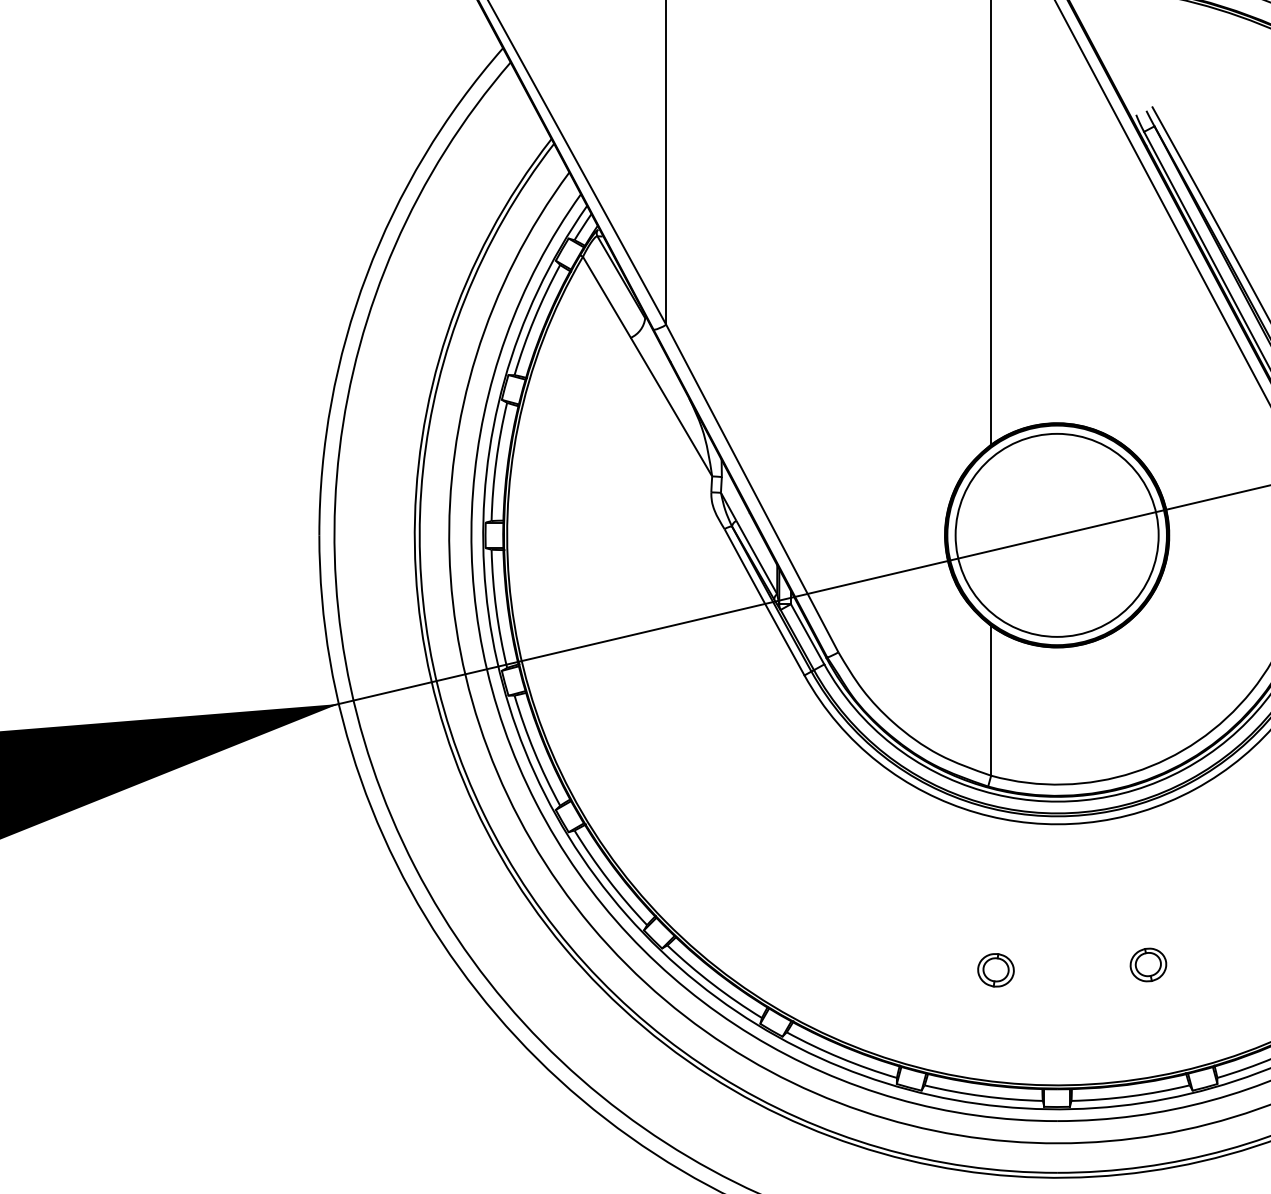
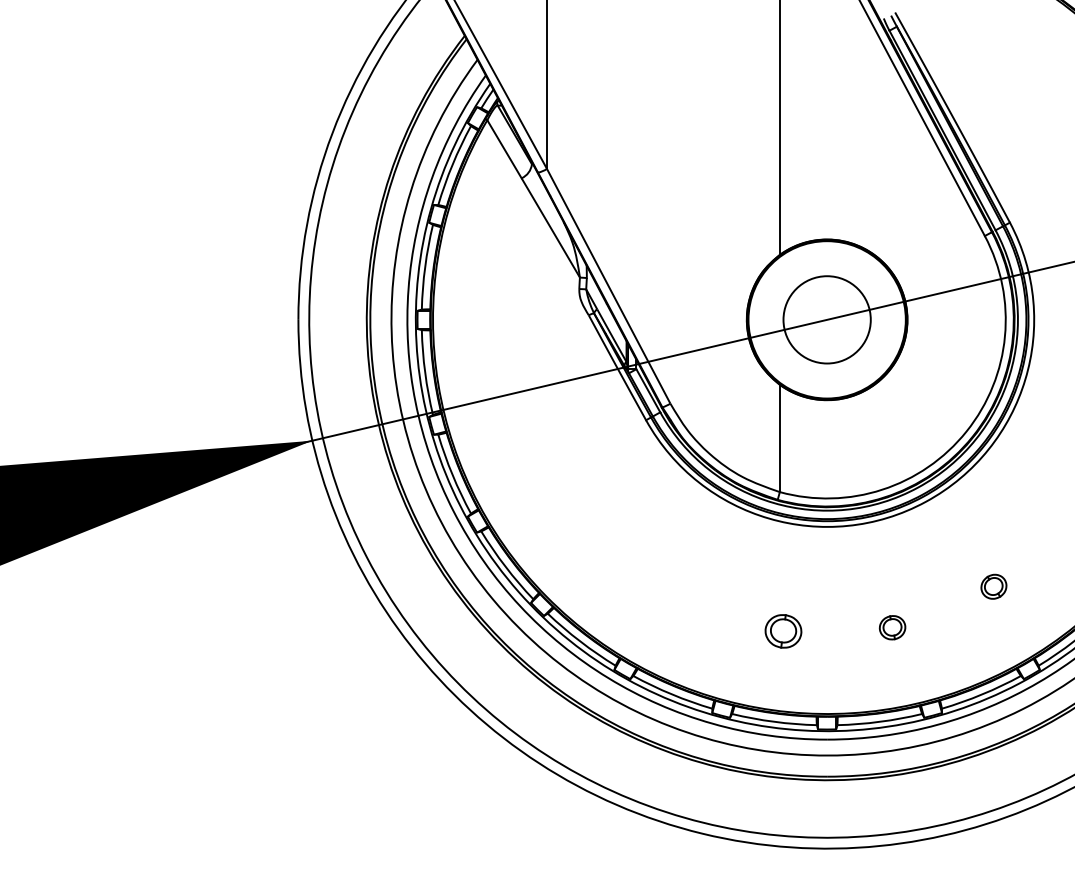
circle: (1056, 534) -> (826, 319), size x0.6
part: (994, 970) -> (782, 631), size x1.4

